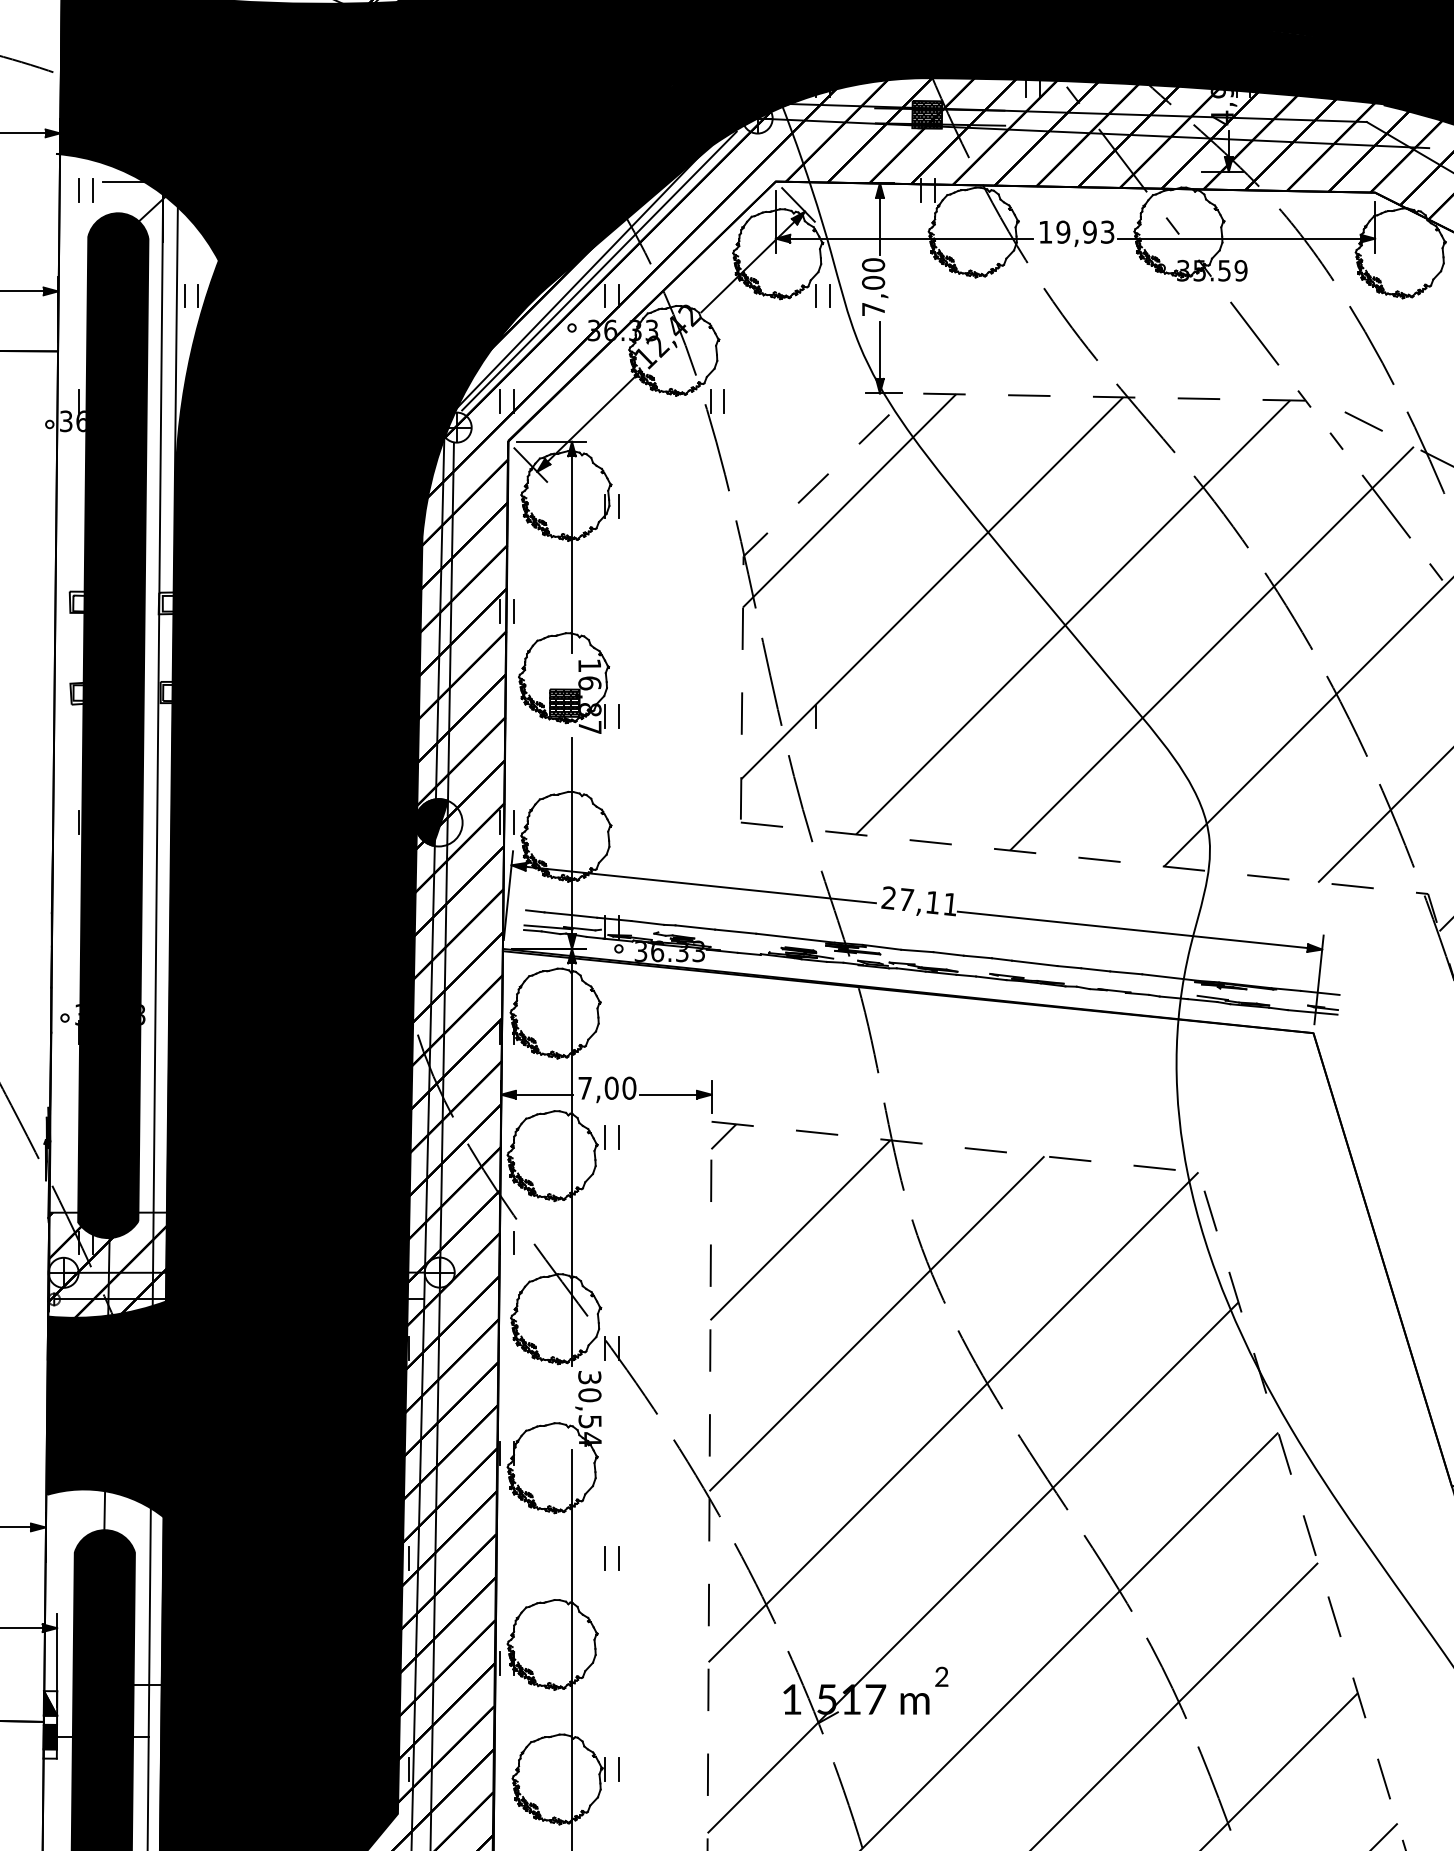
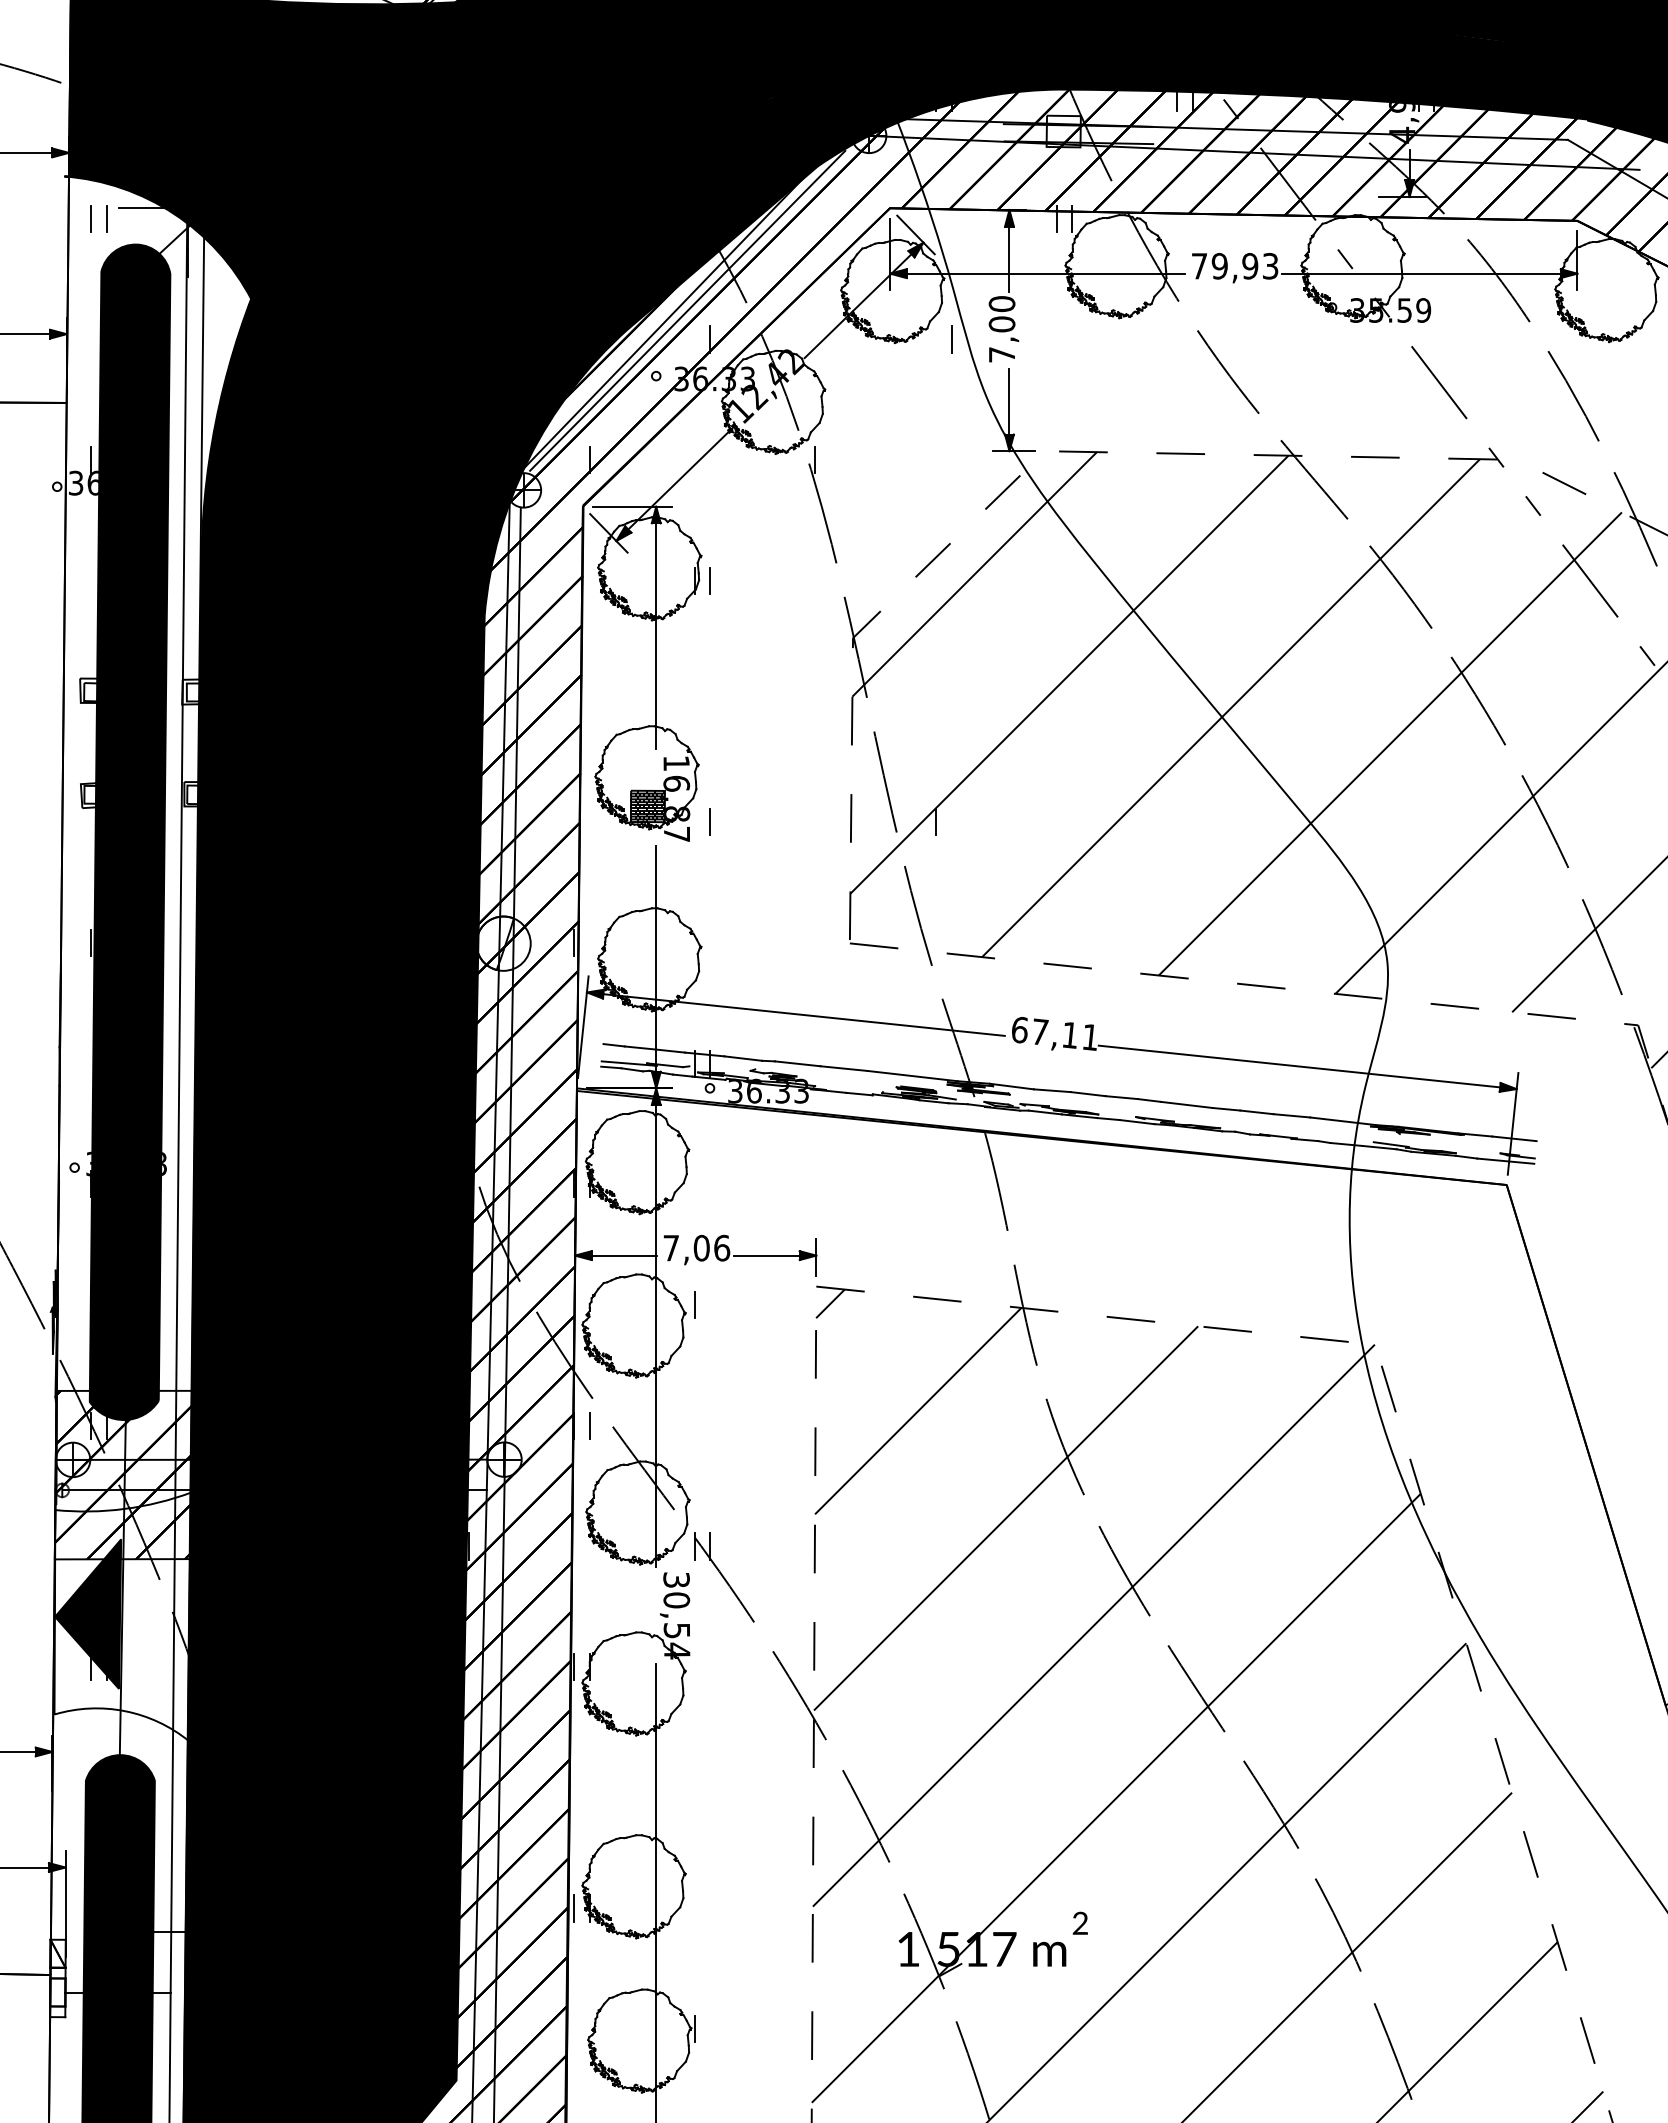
hatch: (927, 114) -> (1063, 131), removed
text: (1045, 232) -> (1199, 266), 19,93 -> 79,93
line: (184, 296) -> (211, 339), removed
line: (198, 296) -> (227, 339), removed
line: (605, 296) -> (694, 339), removed
line: (815, 296) -> (935, 339), removed
line: (499, 401) -> (573, 460), removed
line: (723, 401) -> (830, 460), removed
line: (499, 611) -> (573, 701), removed
line: (513, 611) -> (589, 701), removed
line: (605, 717) -> (694, 822), removed
fill: (431, 821) -> (494, 942), removed
line: (513, 821) -> (589, 942), removed
text: (888, 897) -> (1019, 1029), 27,11 -> 67,11
text: (629, 1087) -> (722, 1247), 7,00 -> 7,06
line: (619, 1137) -> (710, 1304), removed
fill: (107, 1409) -> (123, 1616), removed
line: (408, 1558) -> (468, 1787), removed
line: (605, 1558) -> (694, 1787), removed
line: (619, 1558) -> (710, 1787), removed
fill: (50, 1703) -> (57, 1953), removed
fill: (50, 1737) -> (57, 1992), removed
line: (618, 1768) -> (709, 2028), removed
line: (408, 1769) -> (468, 2029), removed

